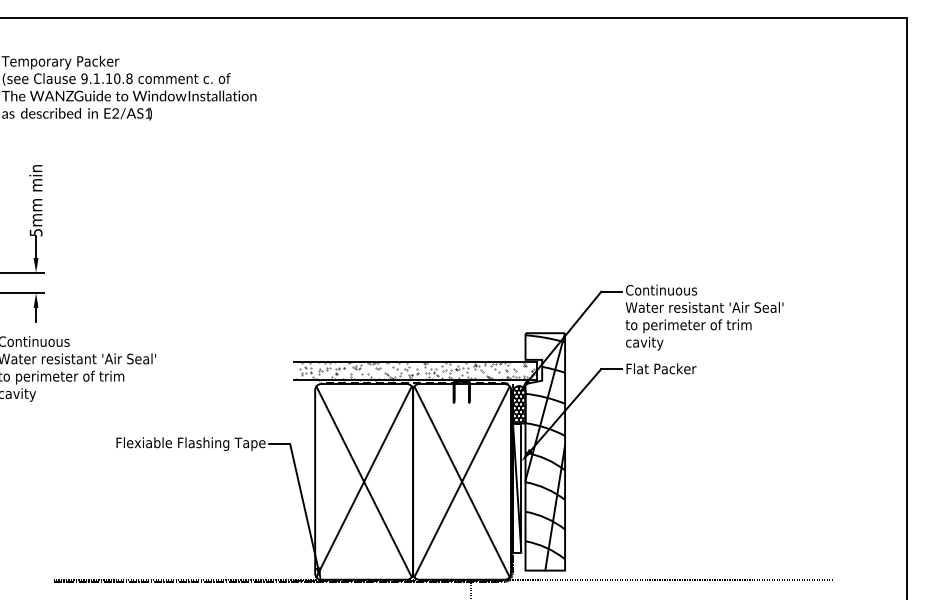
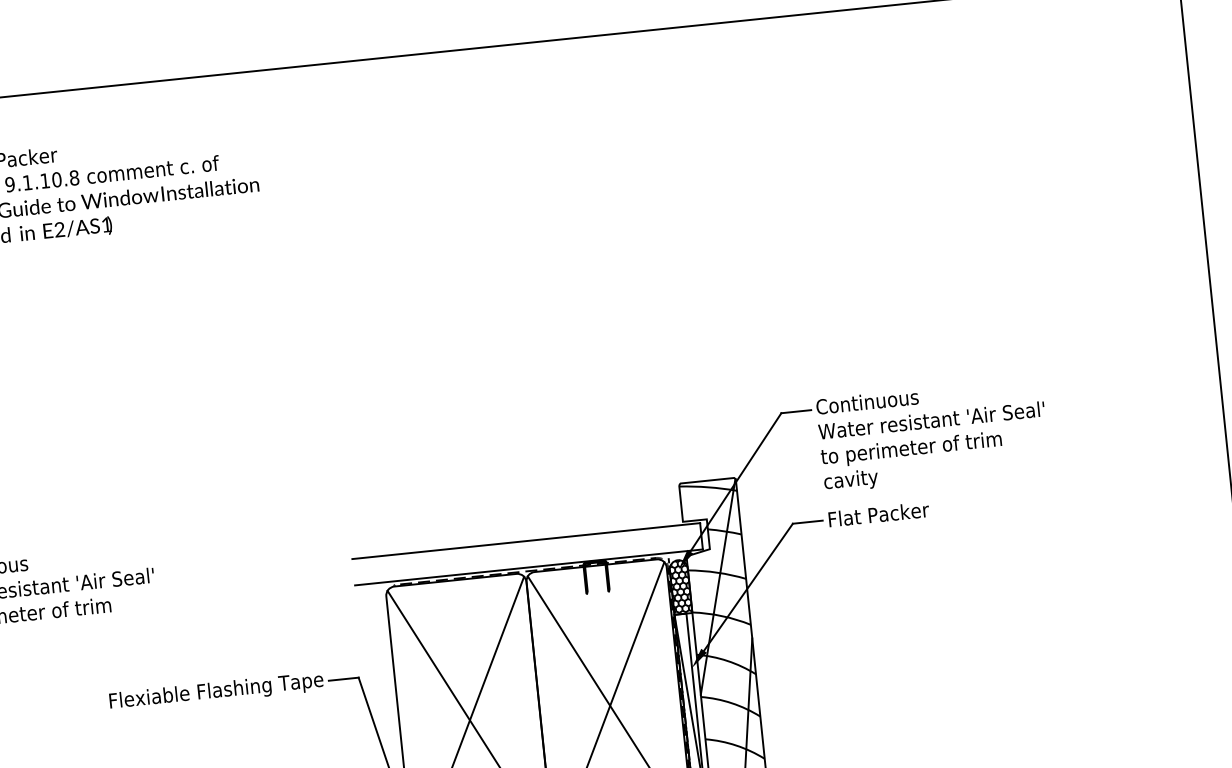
hatch: (415, 371) -> (527, 554), removed

